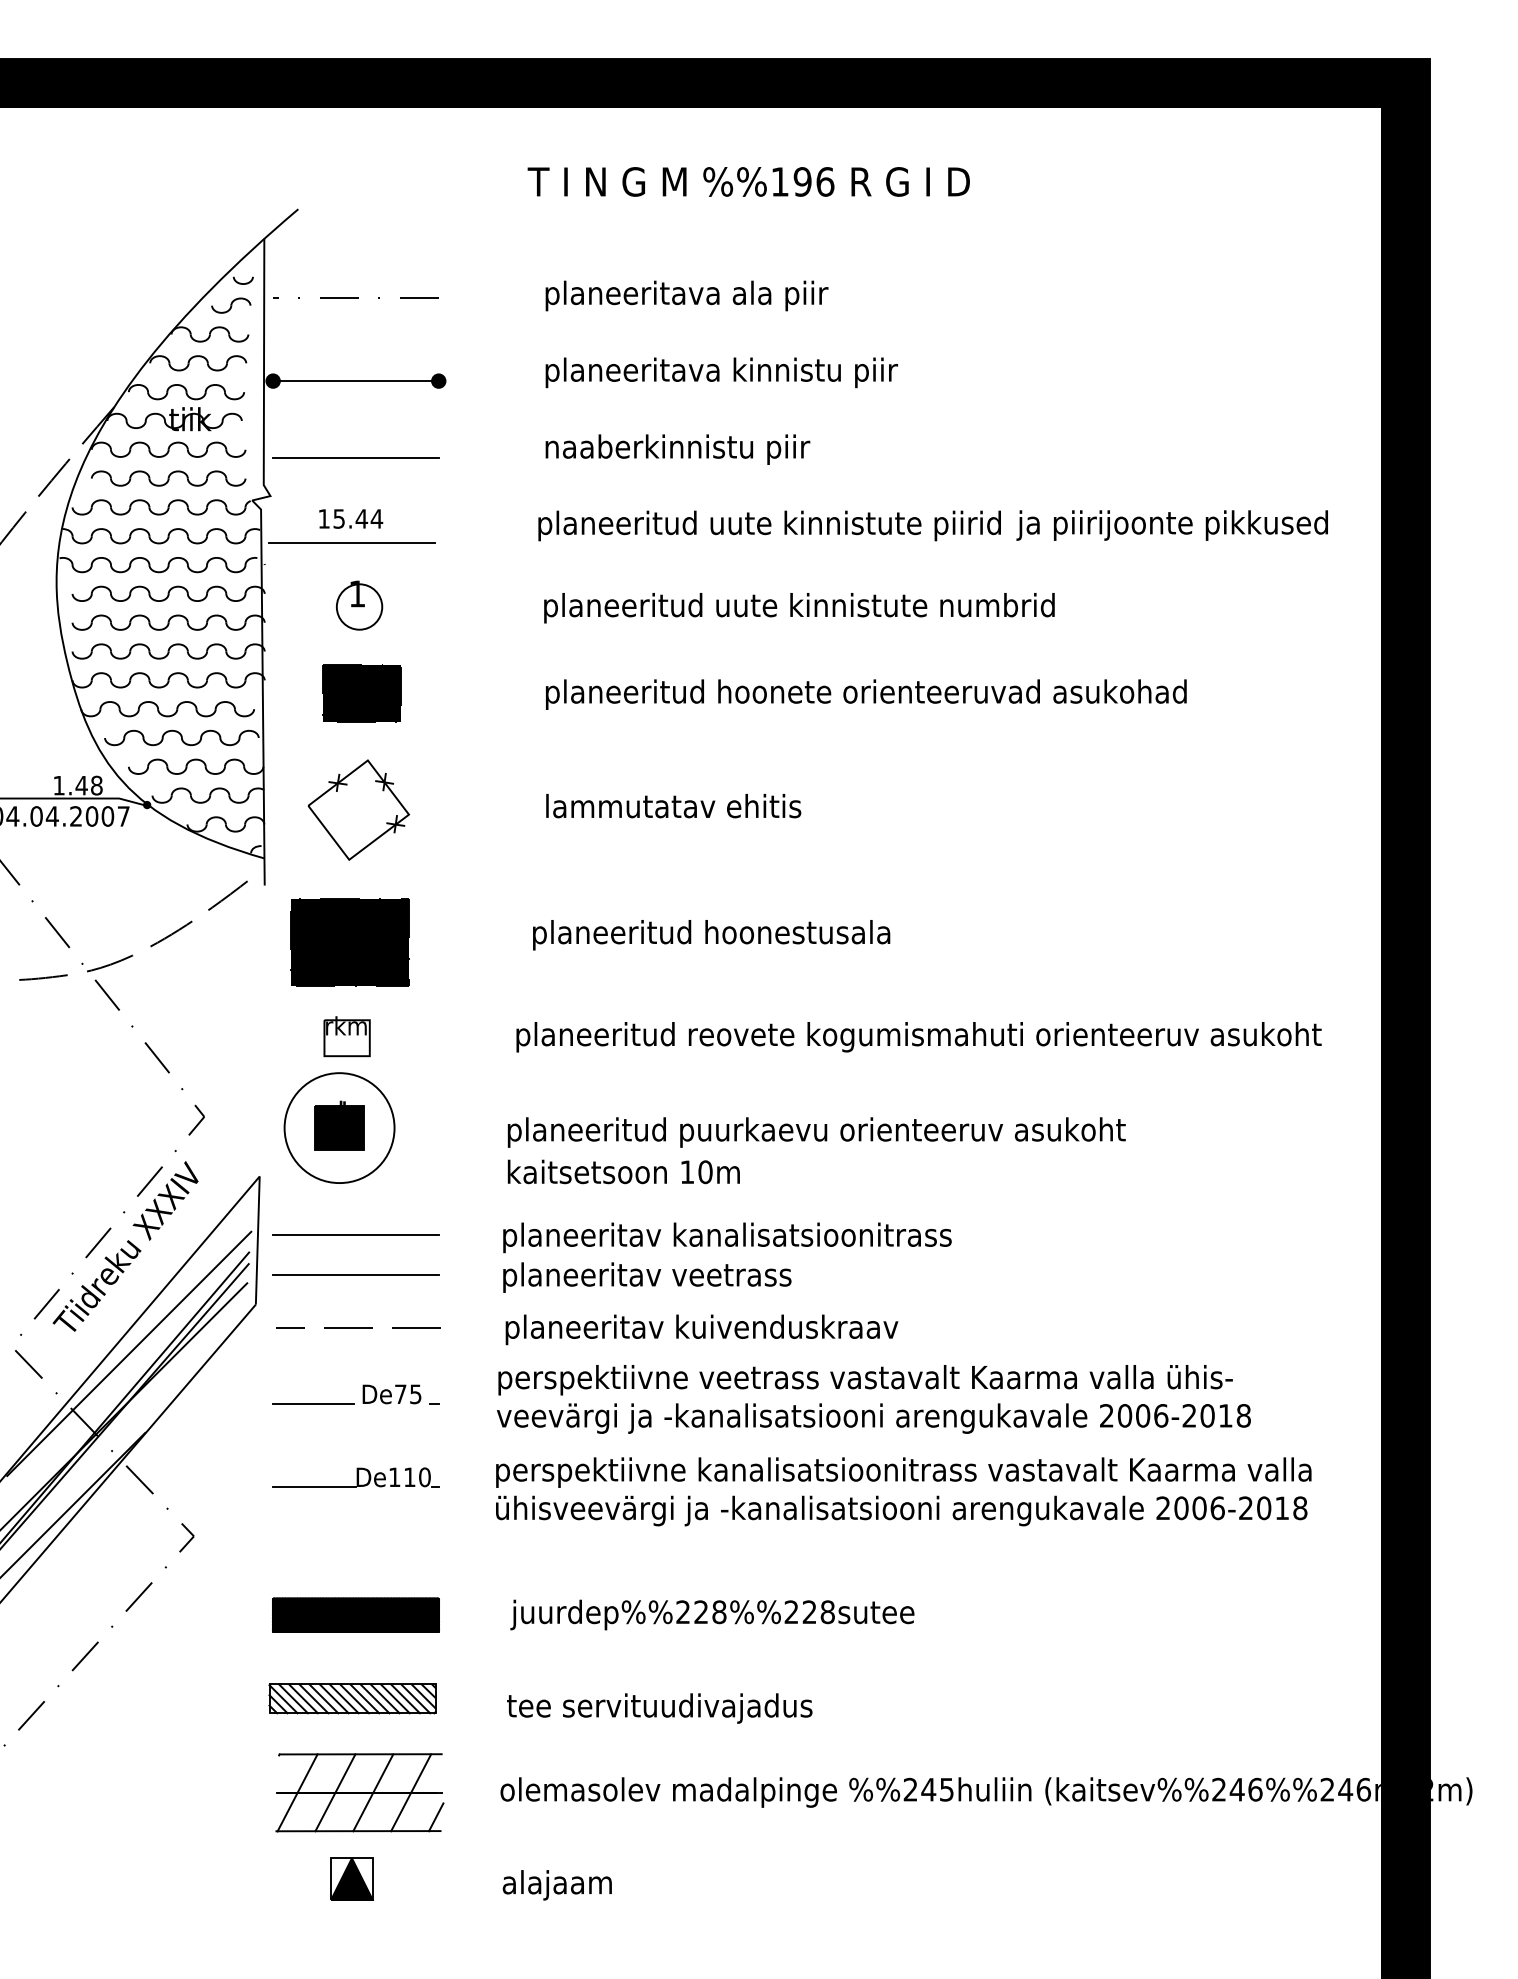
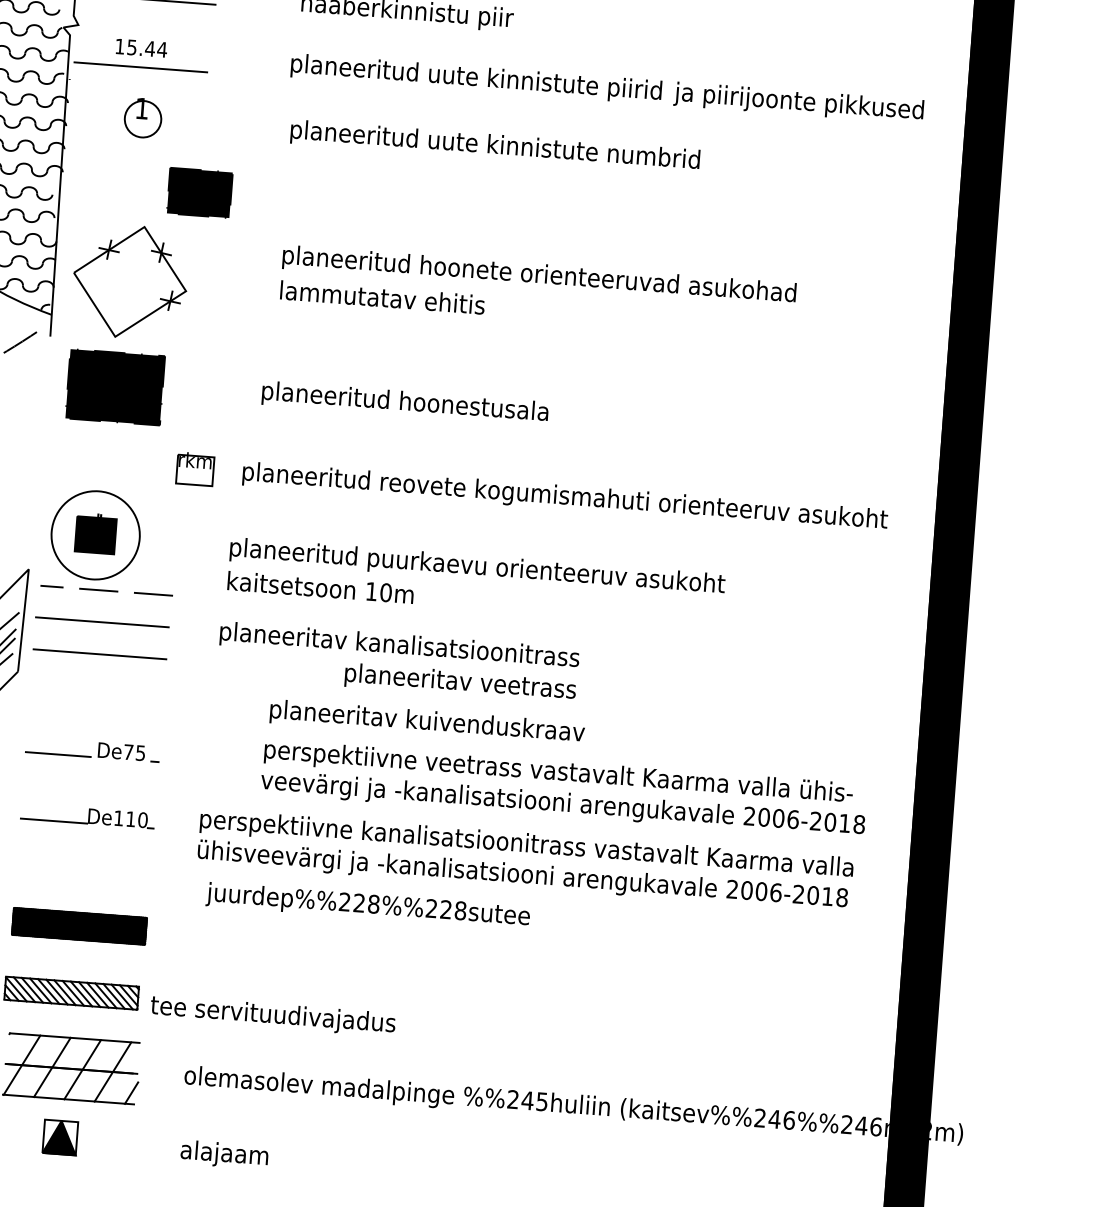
part: (361, 693) -> (199, 193), moved
text: (866, 694) -> (539, 275), moved
part: (358, 809) -> (130, 281), size x1.4
part: (346, 1036) -> (194, 469), moved
text: (647, 1277) -> (460, 683), moved
line: (358, 1327) -> (106, 590), moved
text: (701, 1329) -> (427, 722), moved
text: (873, 1399) -> (563, 789), moved
text: (712, 1614) -> (368, 905), moved
text: (659, 1708) -> (272, 1016), moved

